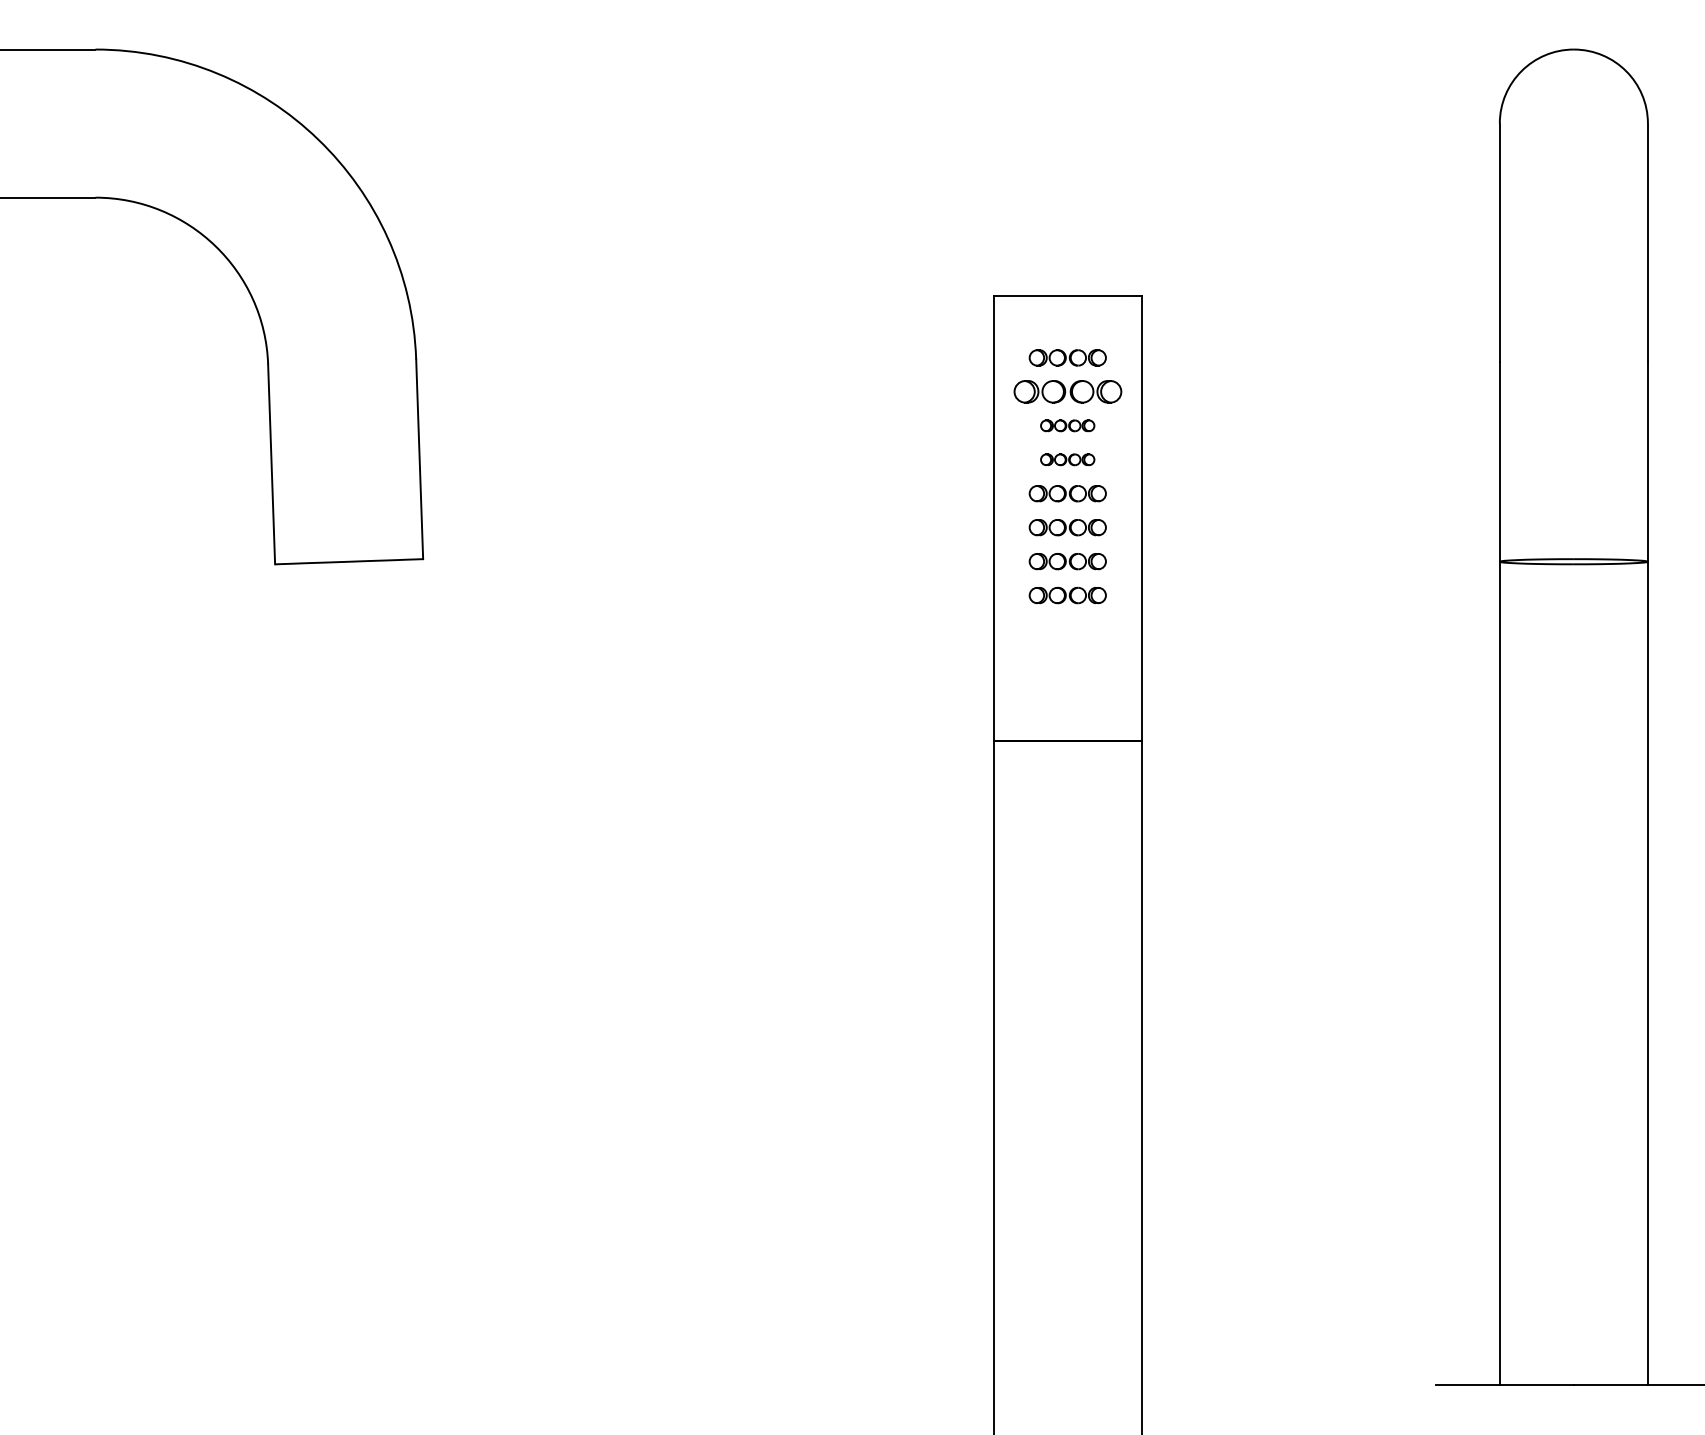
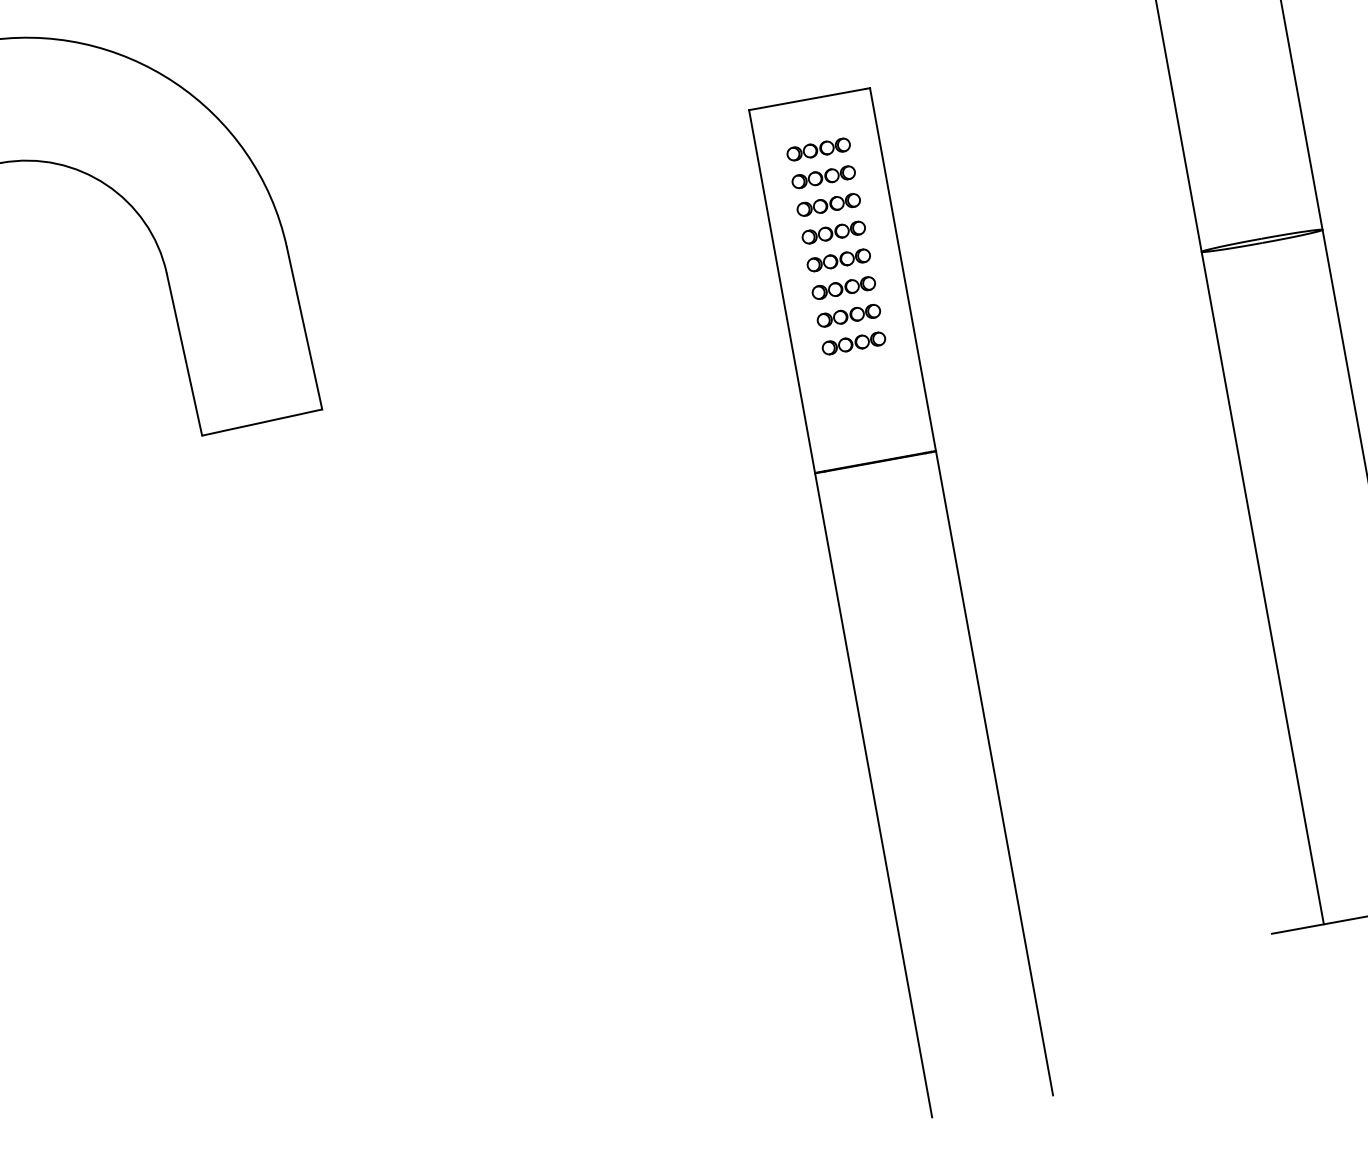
part: (1067, 391) -> (823, 176), size x0.71
part: (1067, 425) -> (828, 204), size x1.43
part: (1067, 459) -> (833, 232), size x1.43

